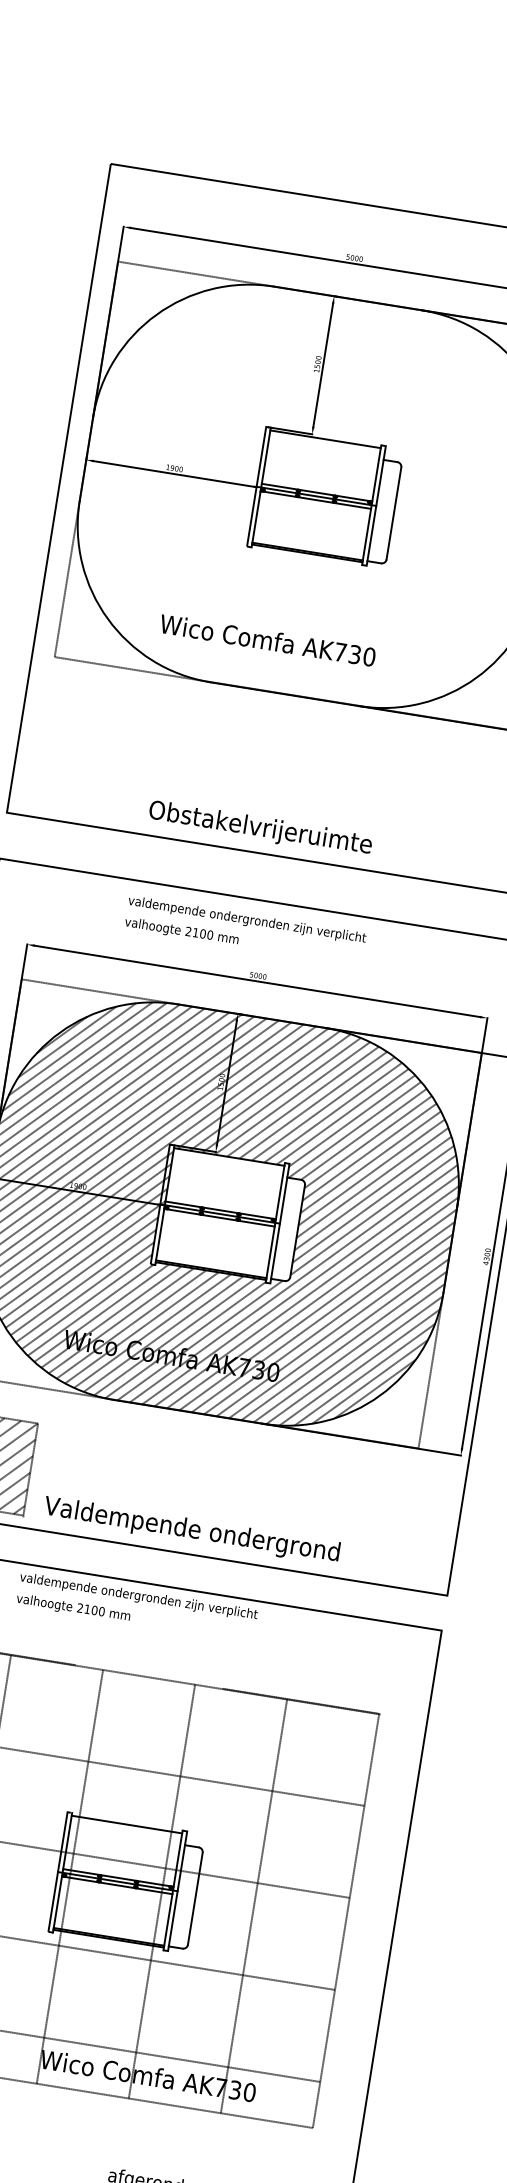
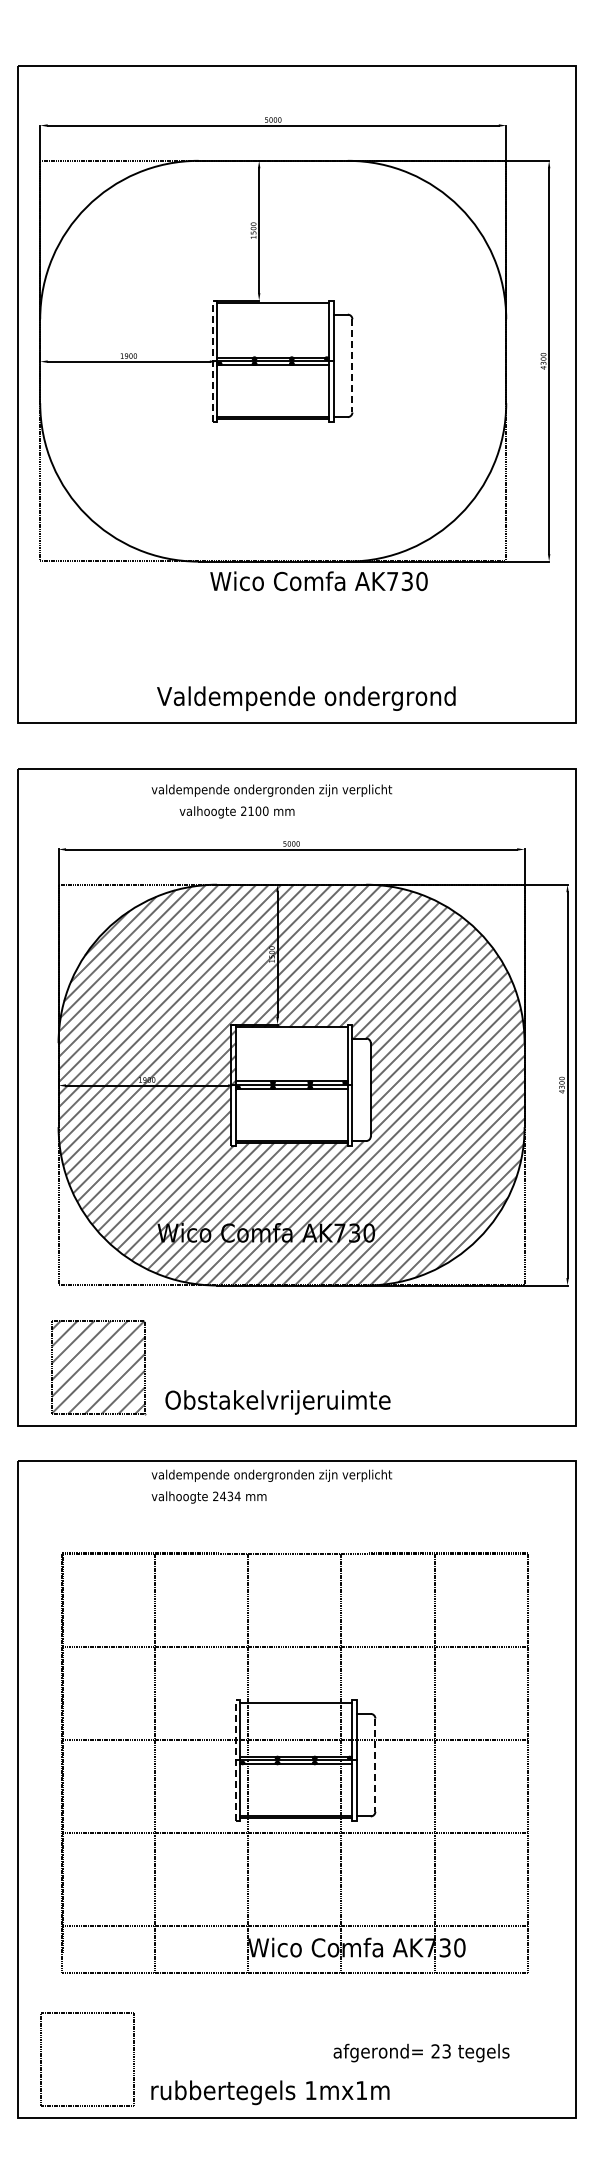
line: (256, 484) -> (212, 358), solid -> dashed
line: (394, 513) -> (352, 365), solid -> dashed
text: (267, 640) -> (318, 581), moved
text: (295, 834) -> (306, 698), Obstakelvrijeruimte -> Valdempende ondergrond
text: (181, 931) -> (236, 812), moved
text: (191, 1530) -> (313, 1402), Valdempende ondergrond -> Obstakelvrijeruimte
text: (94, 1610) -> (230, 1496), 2100 -> 2434
line: (58, 1869) -> (235, 1757), solid -> dashed
line: (195, 1899) -> (375, 1765), solid -> dashed

